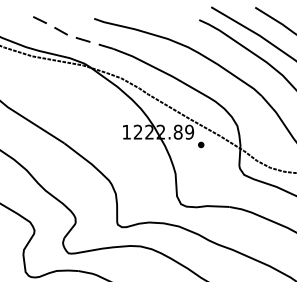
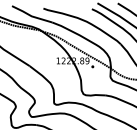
line: (66, 33) -> (30, 15), dashed -> solid

